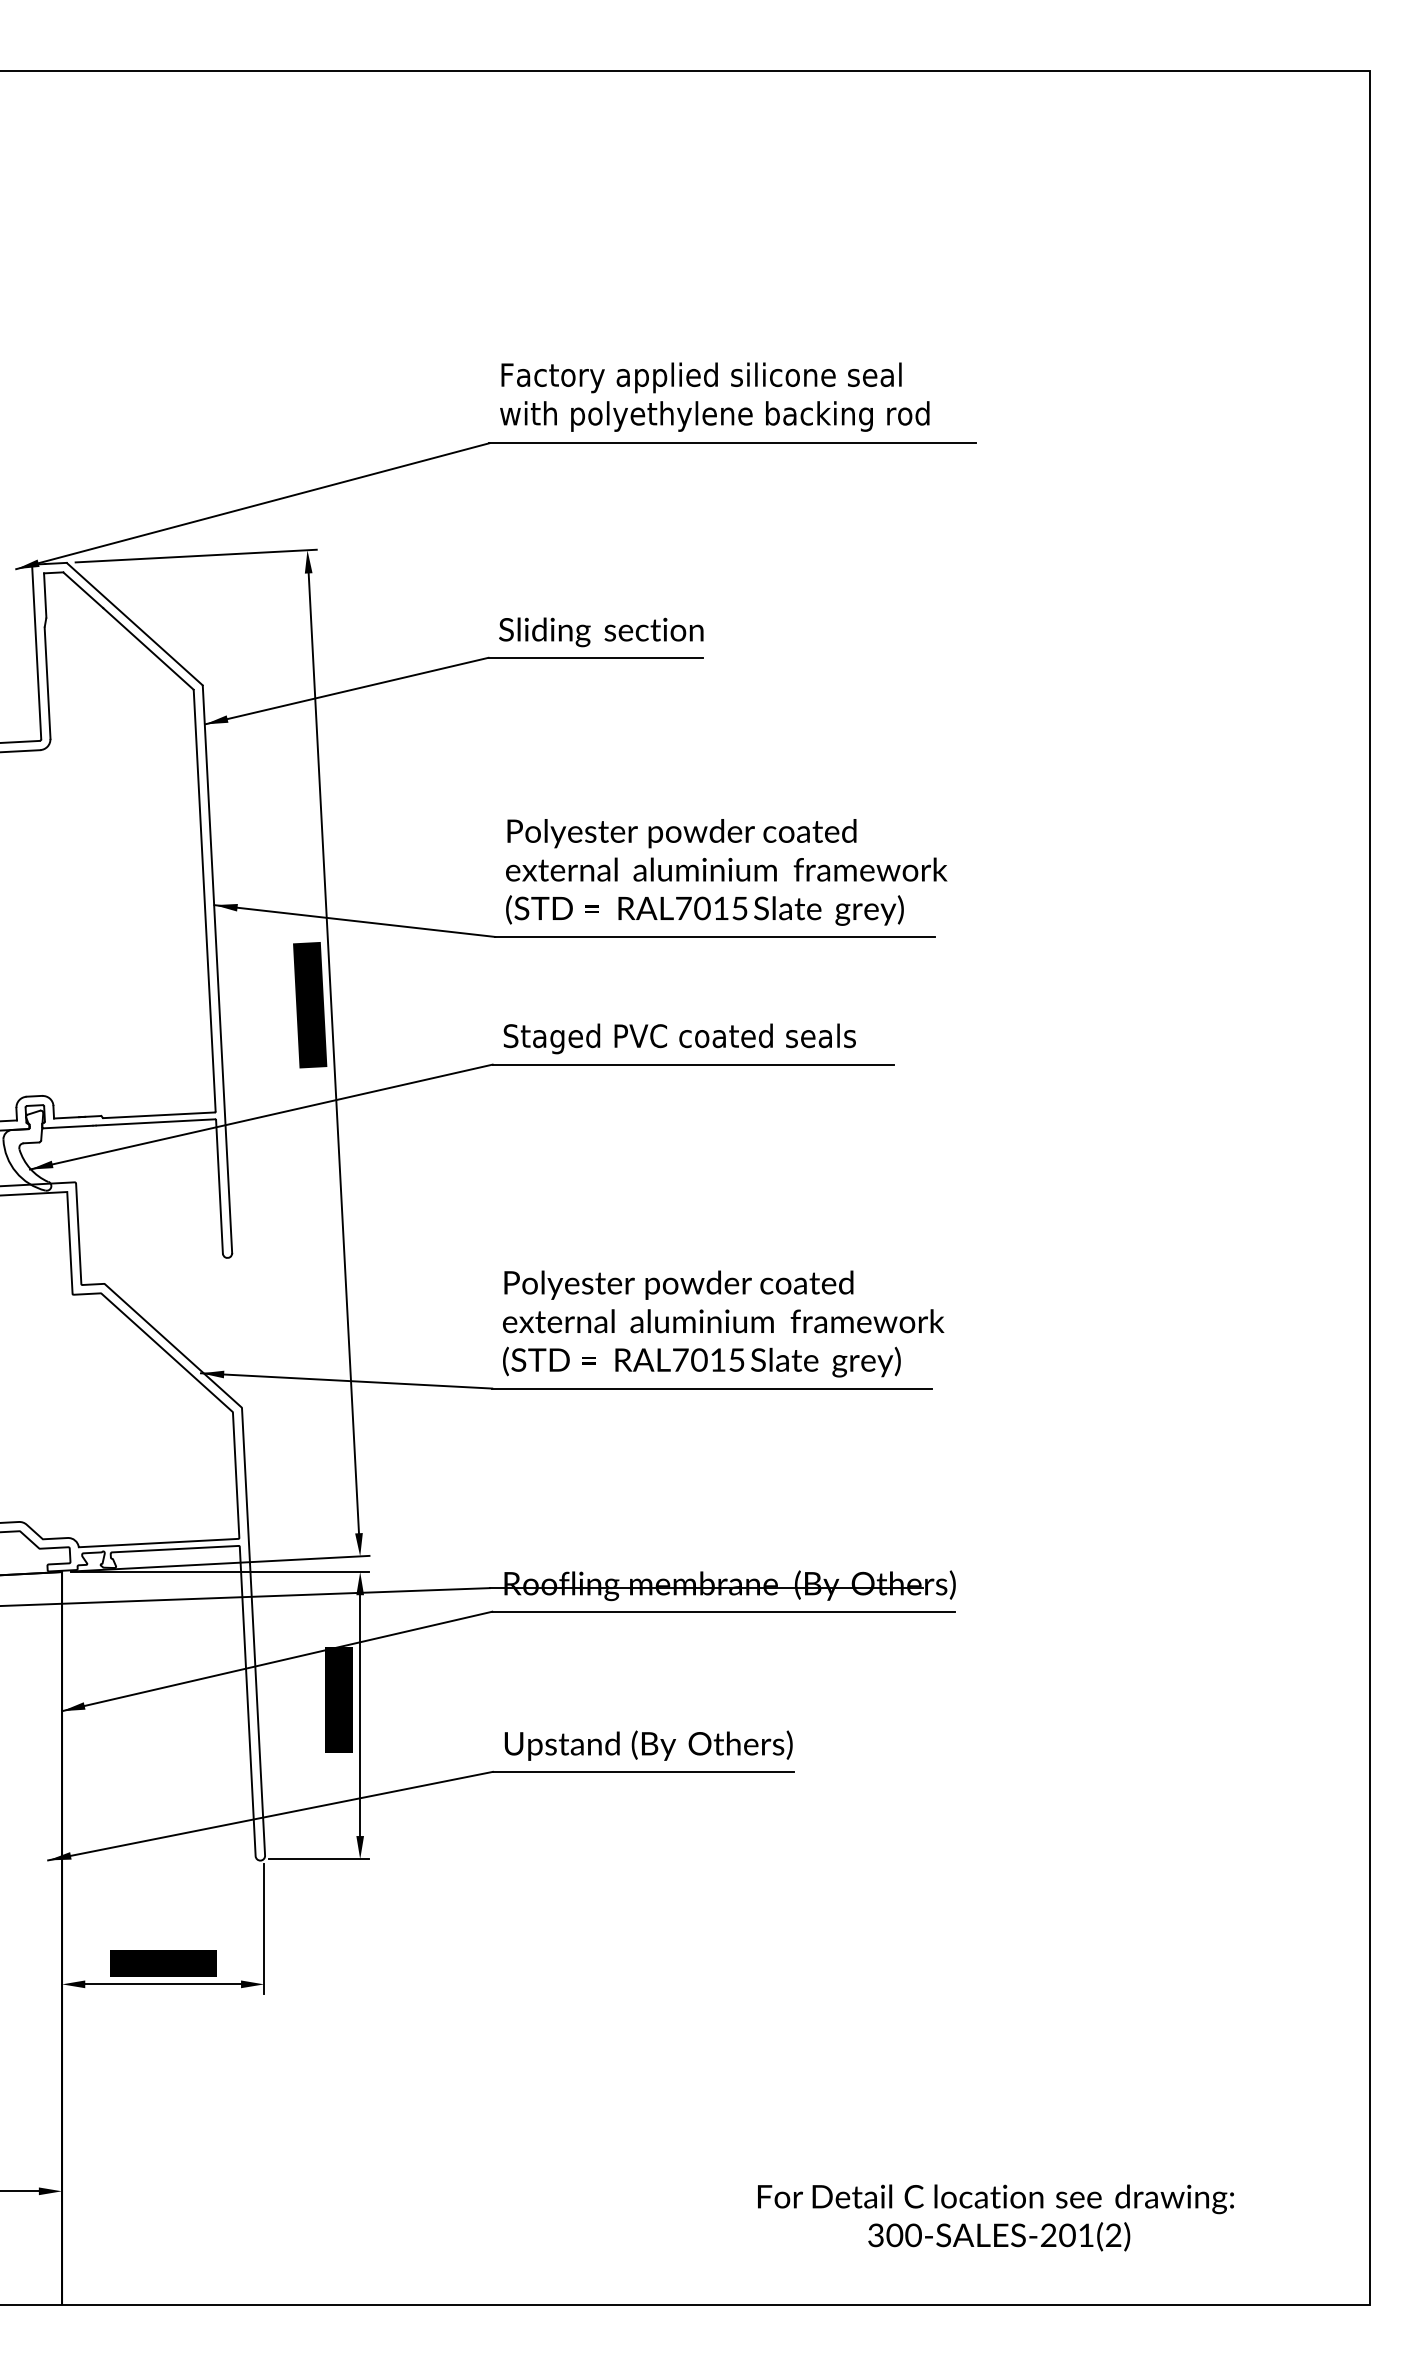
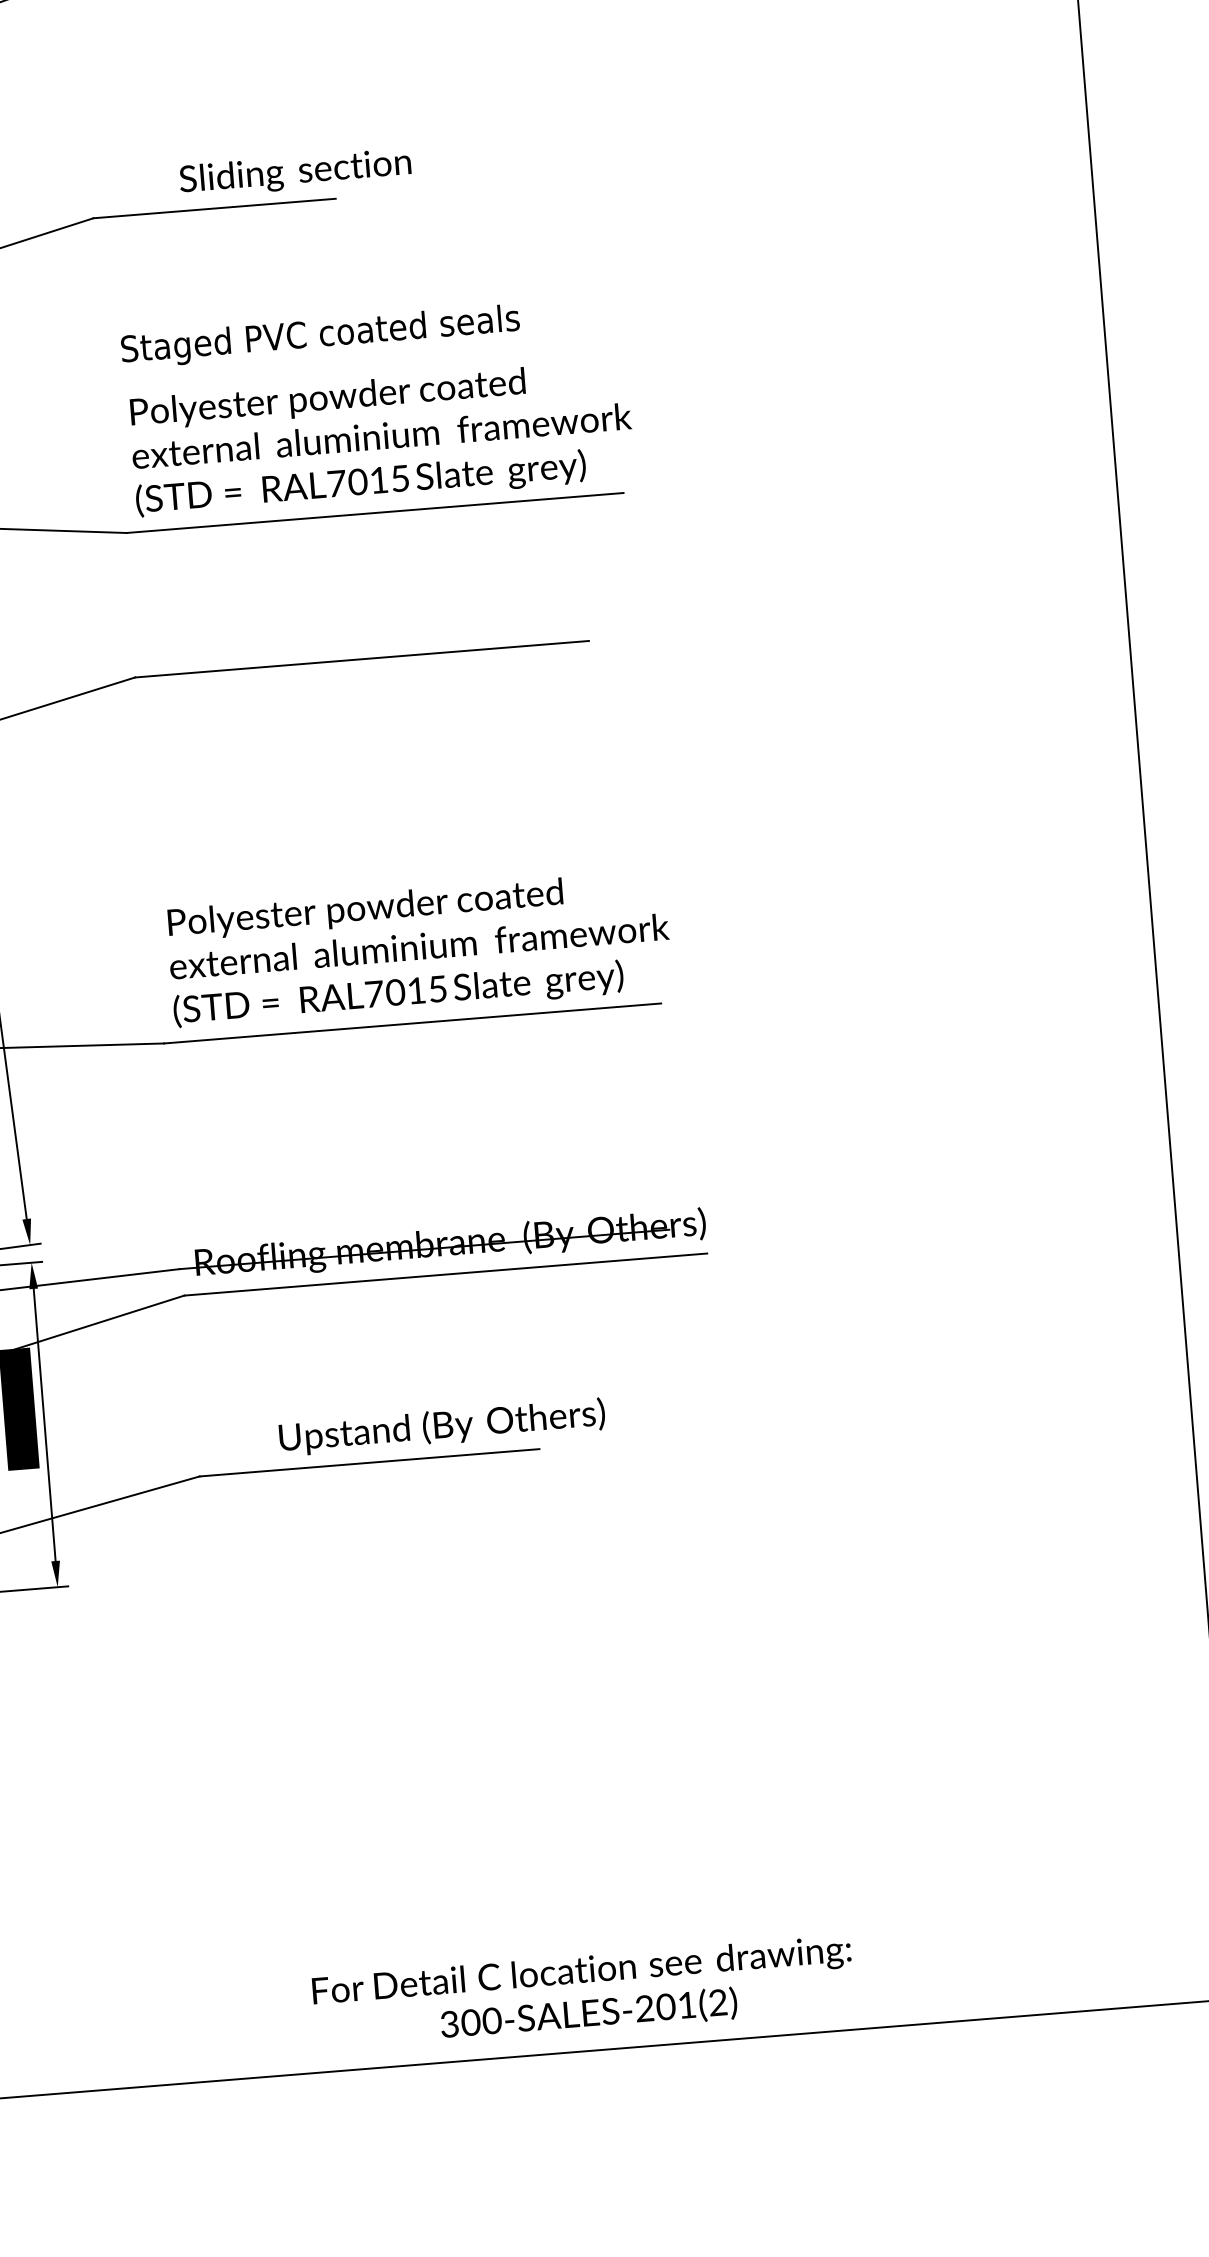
text: (601, 632) -> (295, 173), moved
text: (679, 1038) -> (320, 336), moved
text: (648, 1745) -> (442, 1426), moved
text: (995, 2217) -> (583, 1993), moved

